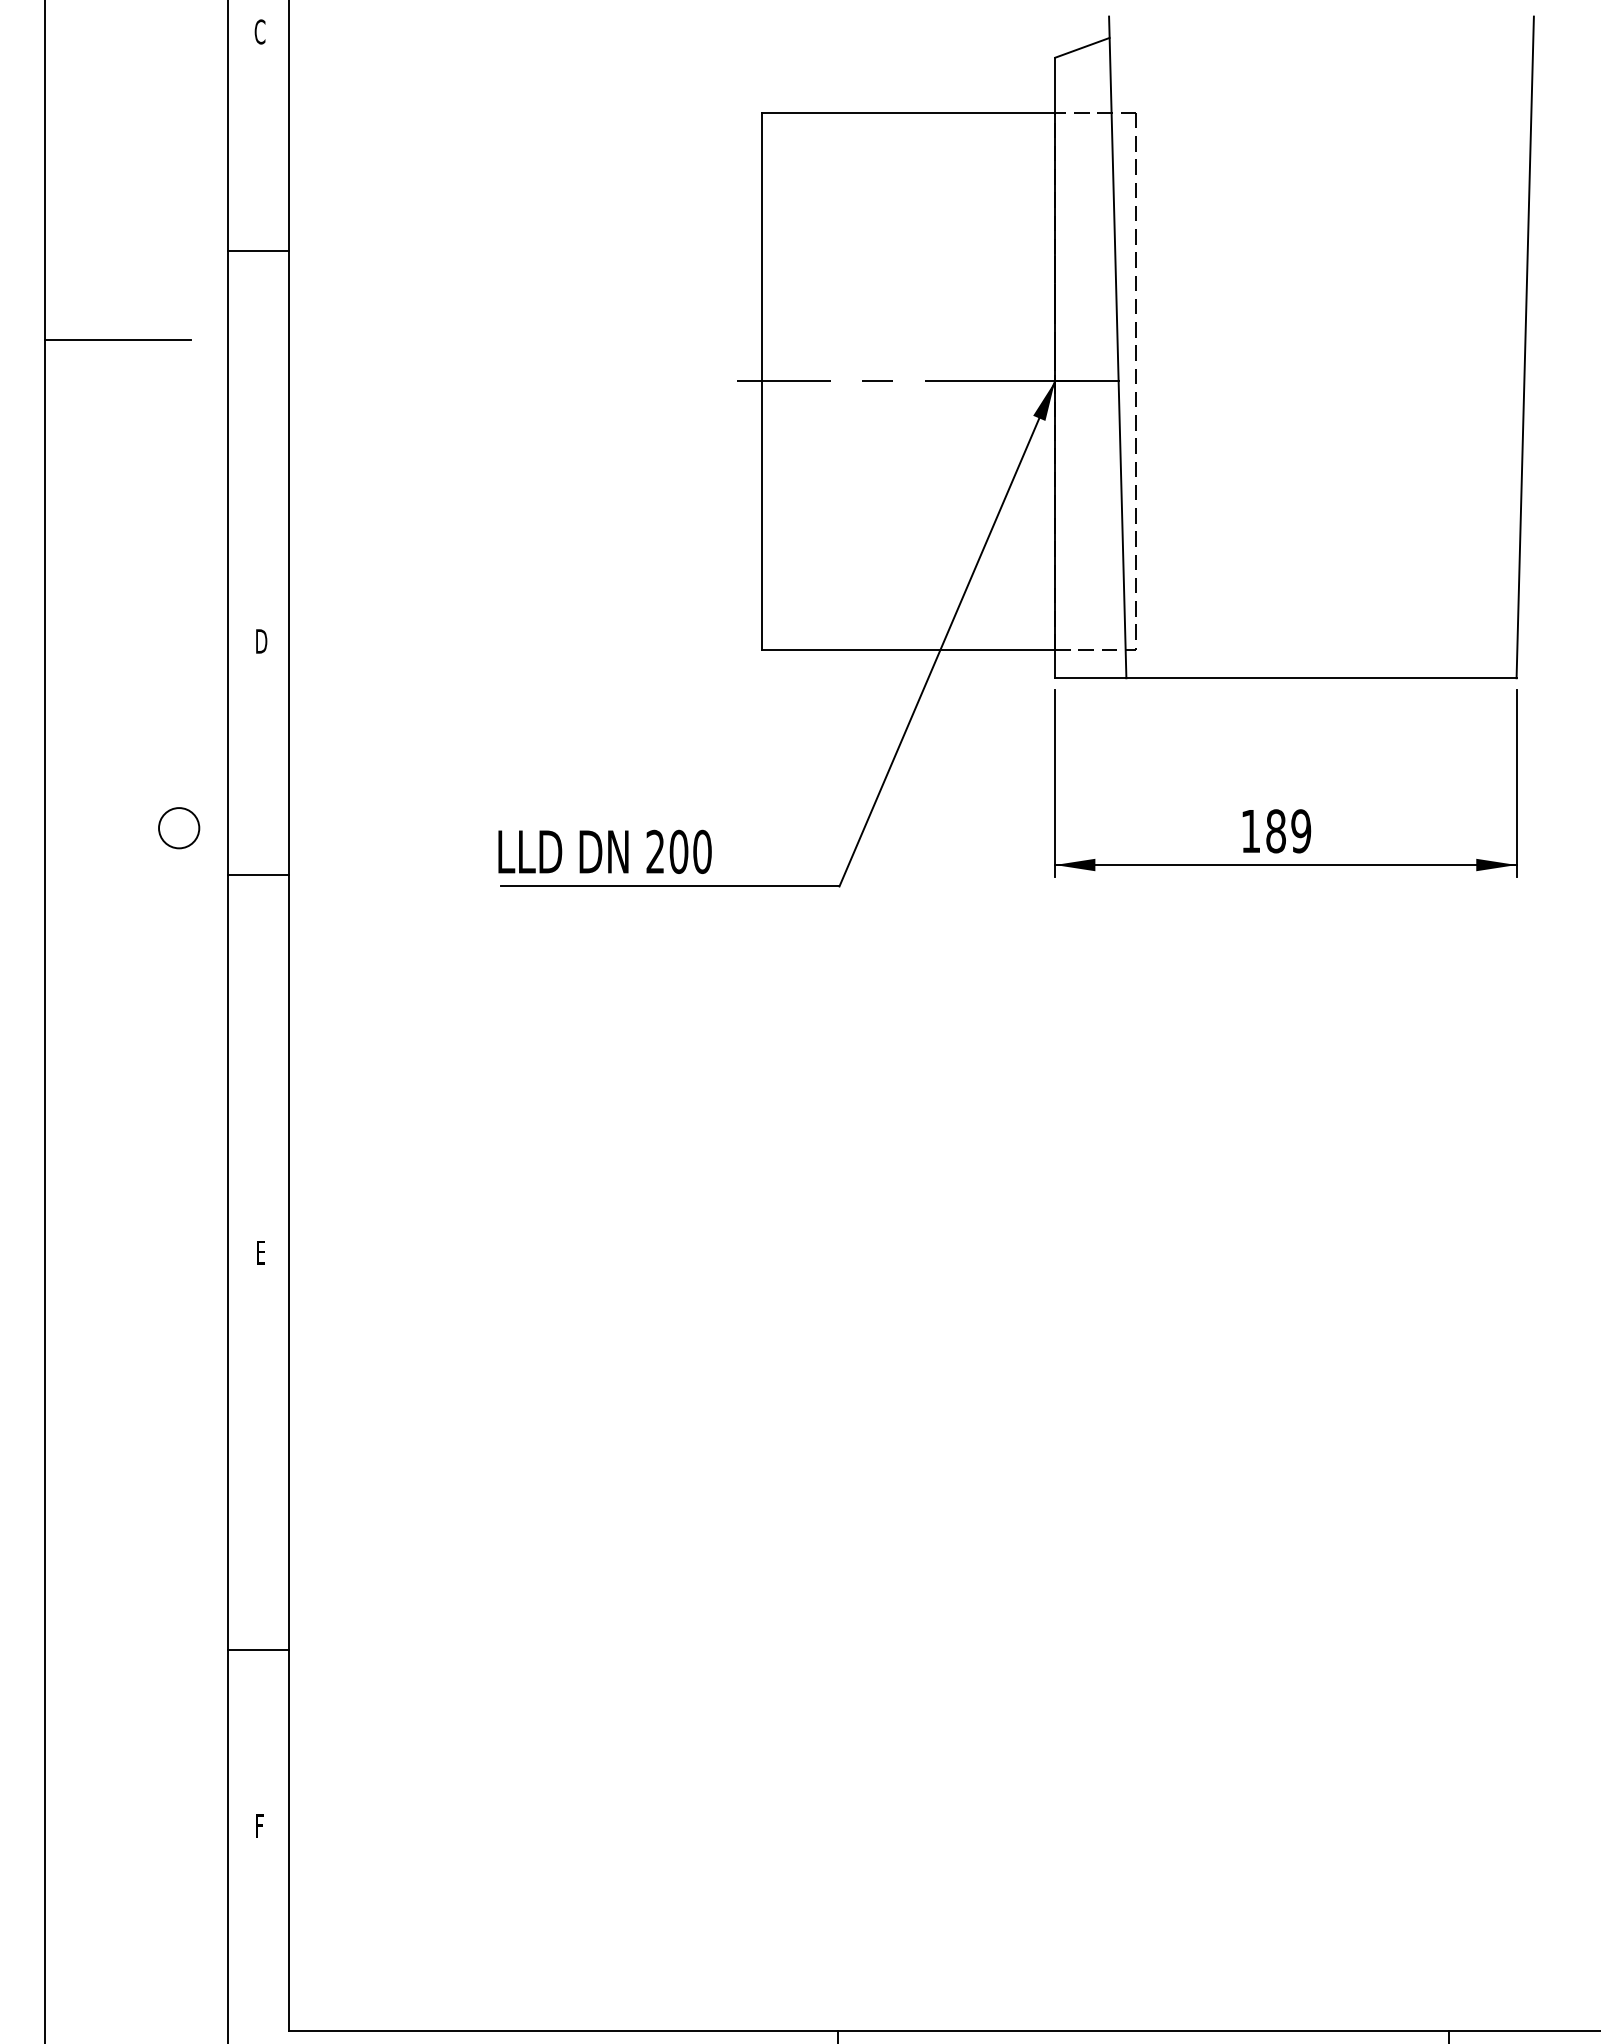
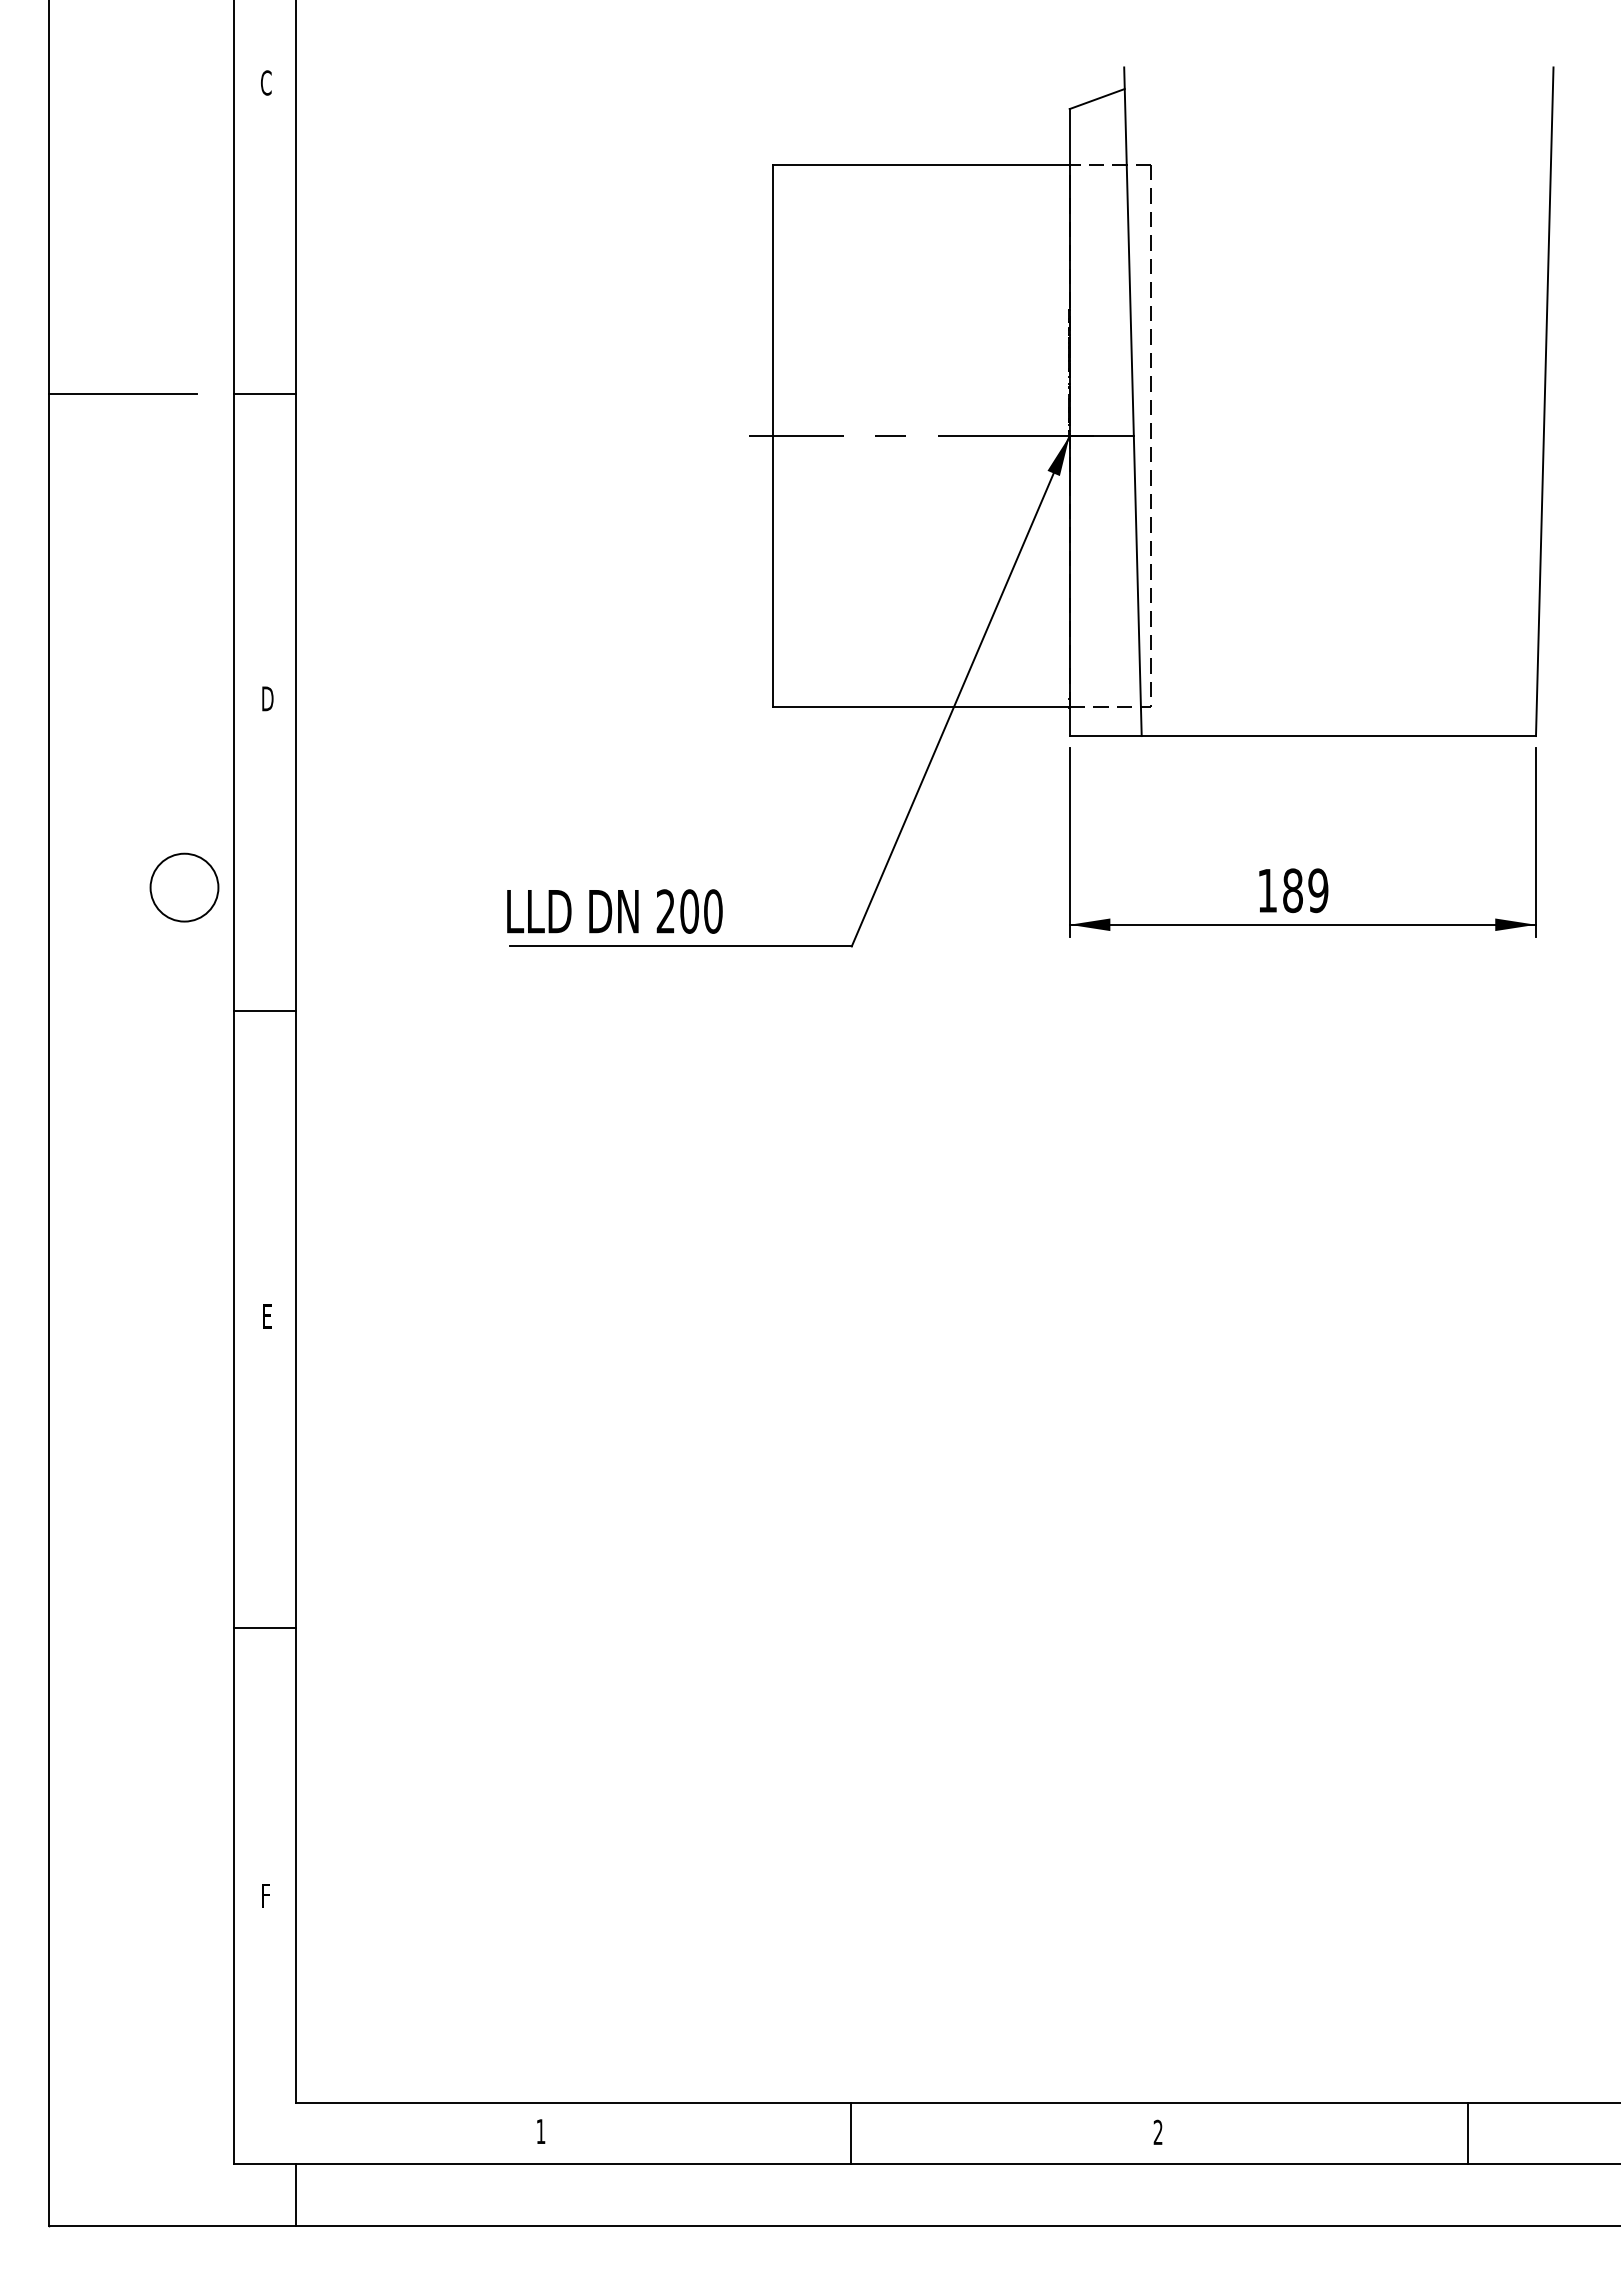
line: (258, 251) -> (264, 394), moved
circle: (179, 828) -> (184, 887), size x1.67
line: (258, 875) -> (264, 1011), moved
line: (258, 1649) -> (264, 1627), moved

